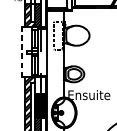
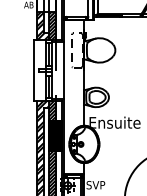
line: (22, 52) -> (33, 70), dashed -> solid
hatch: (37, 85) -> (52, 110), added

